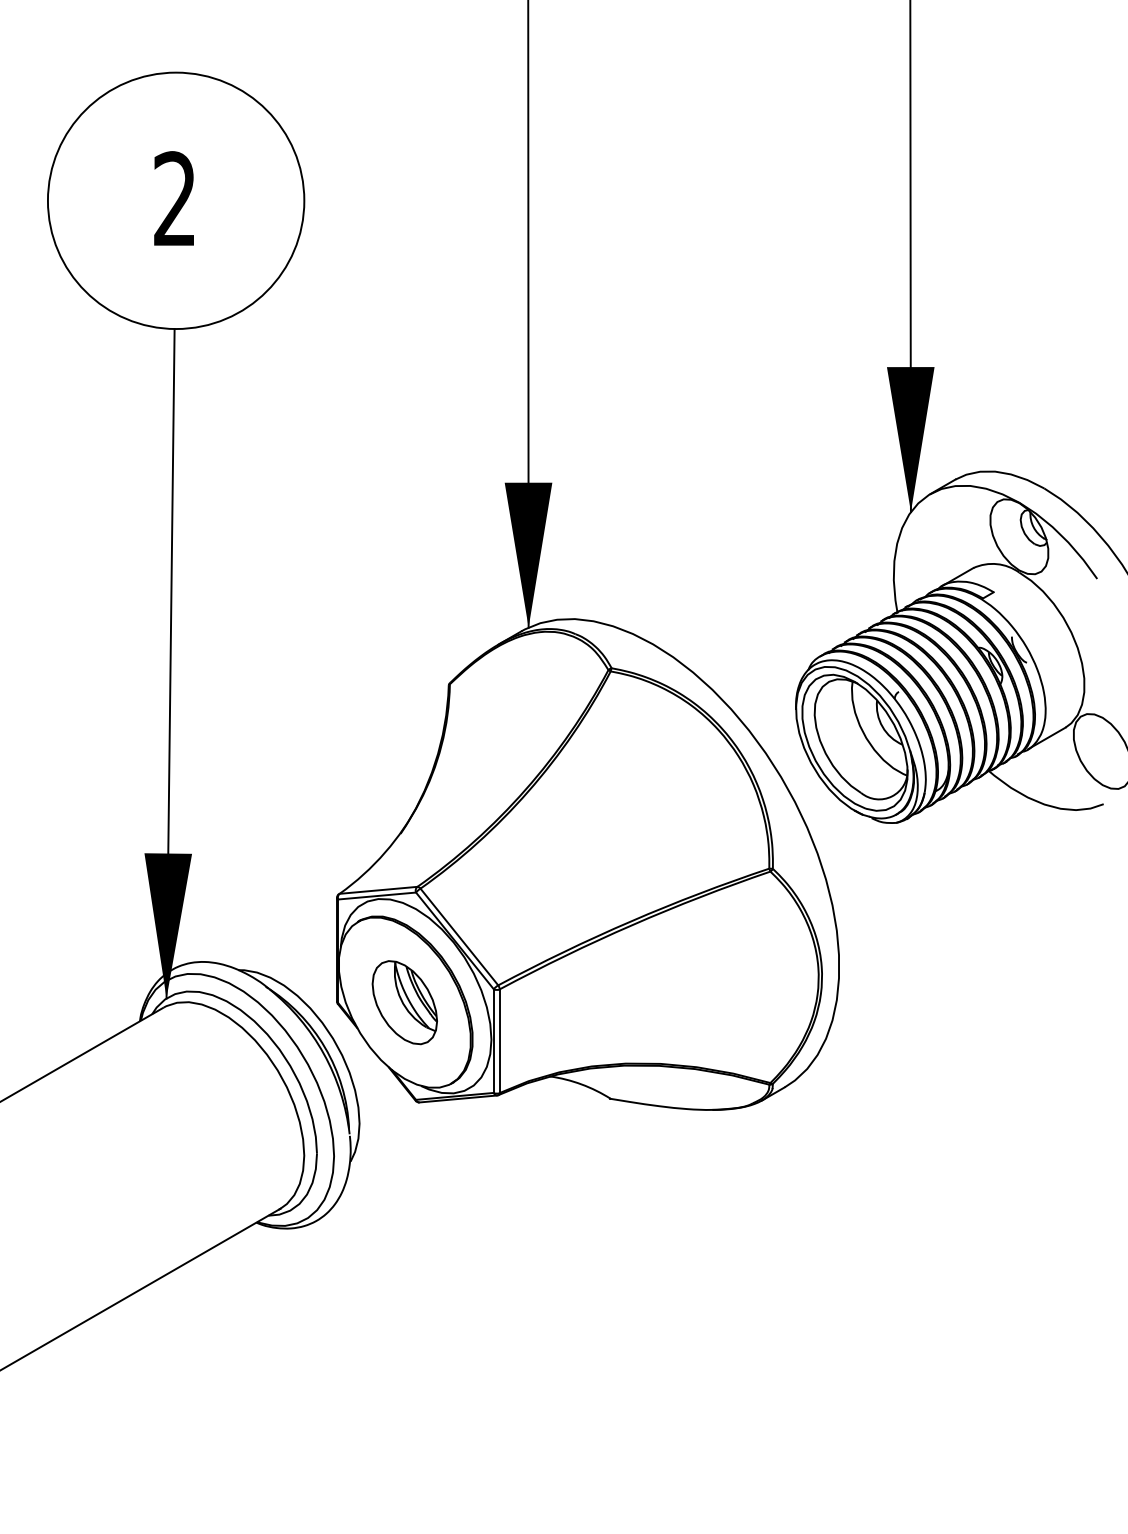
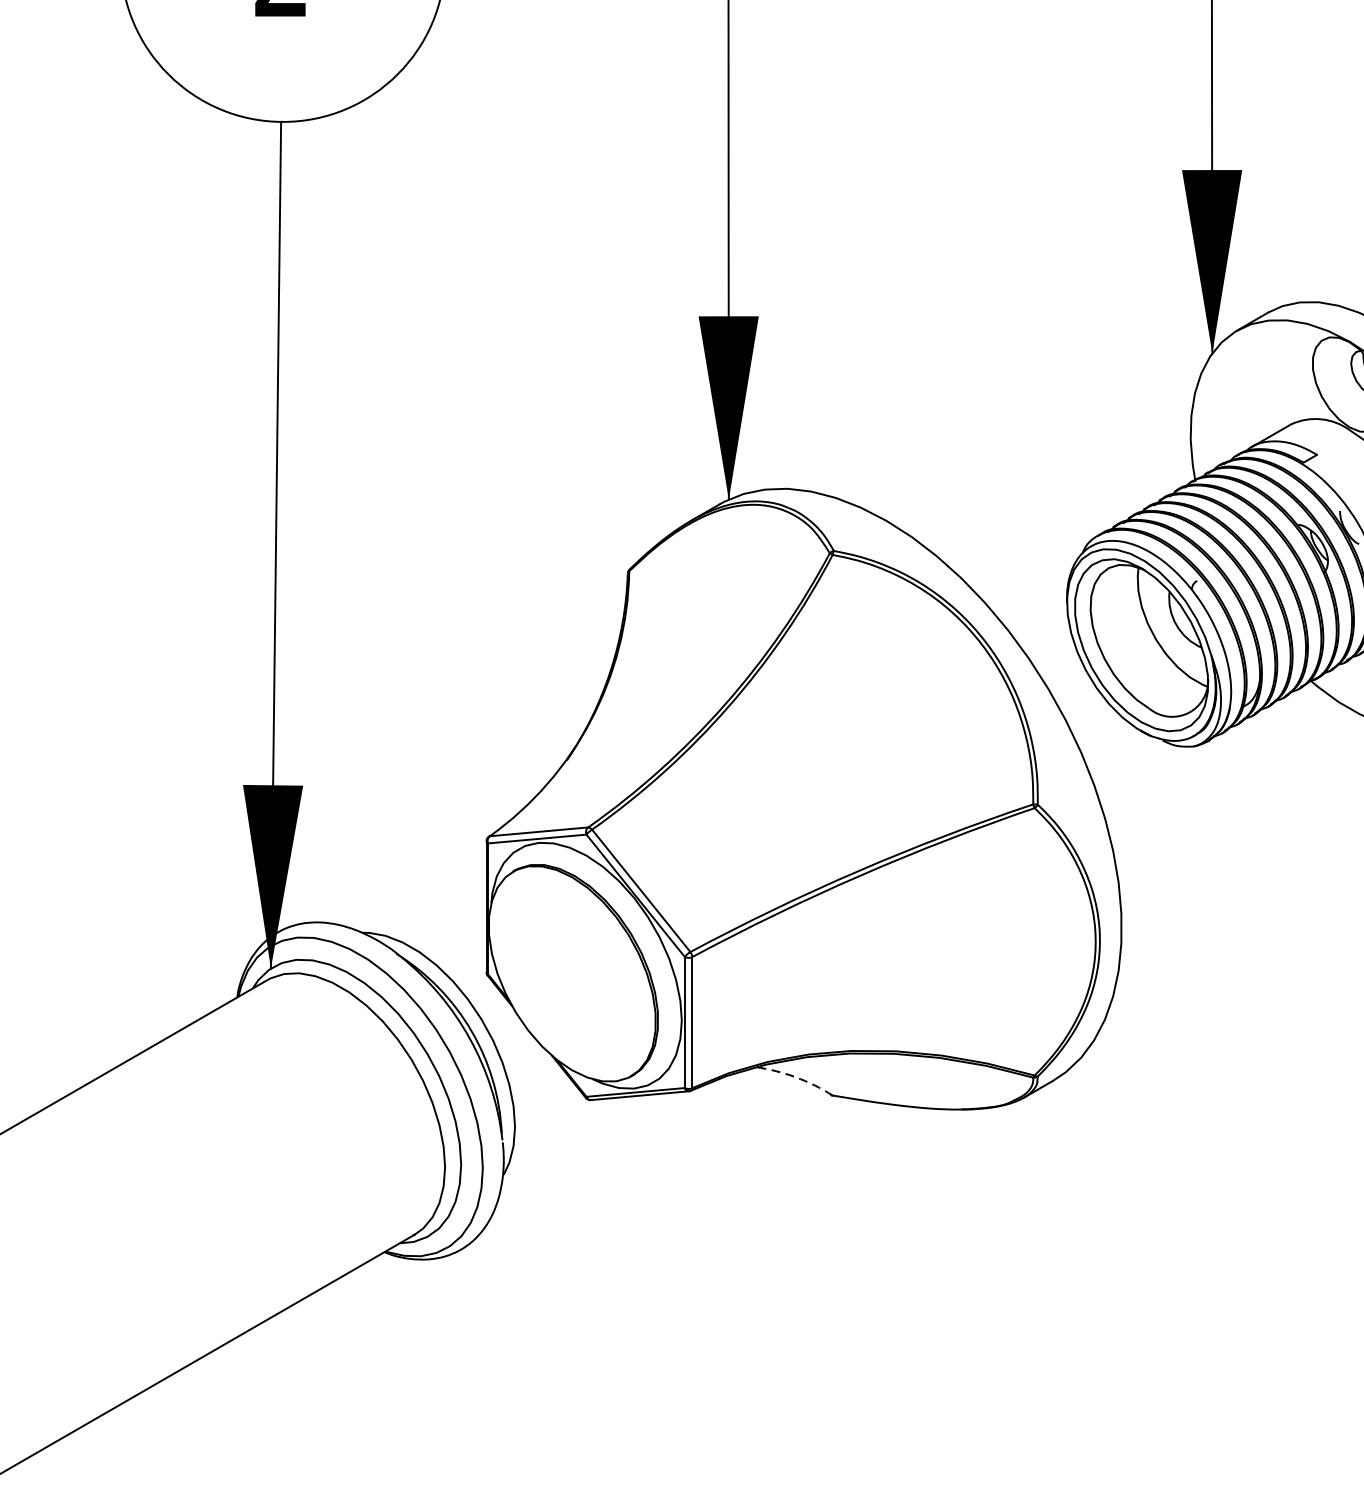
part: (404, 1002) -> (571, 973), removed
arc: (581, 1084) -> (795, 1077), solid -> dashed

